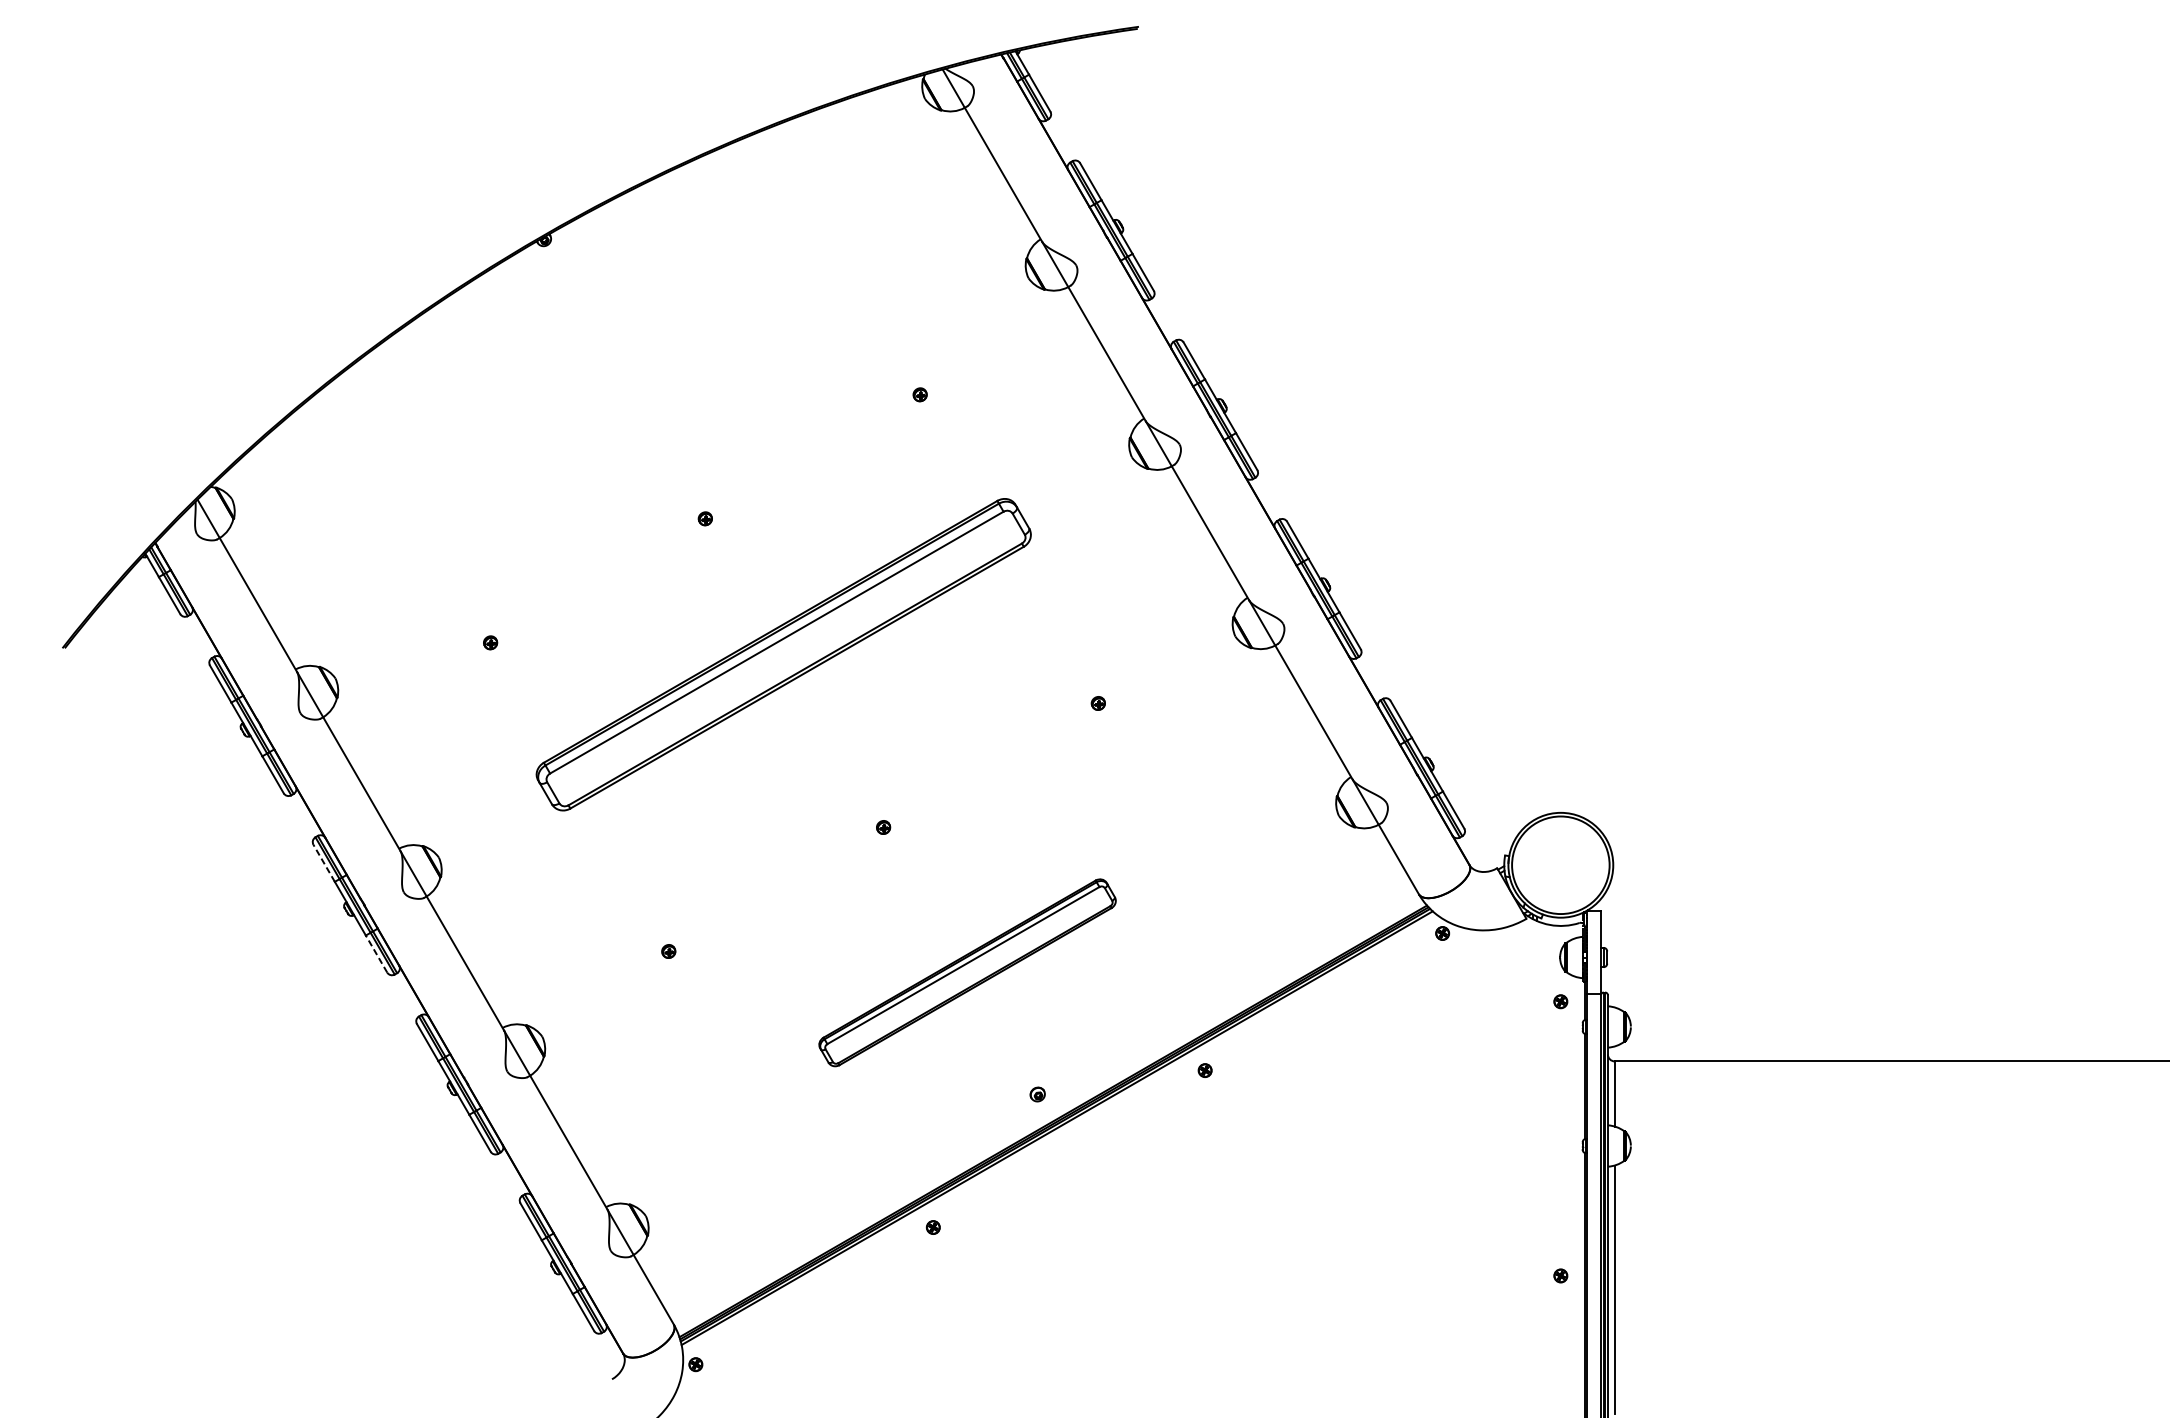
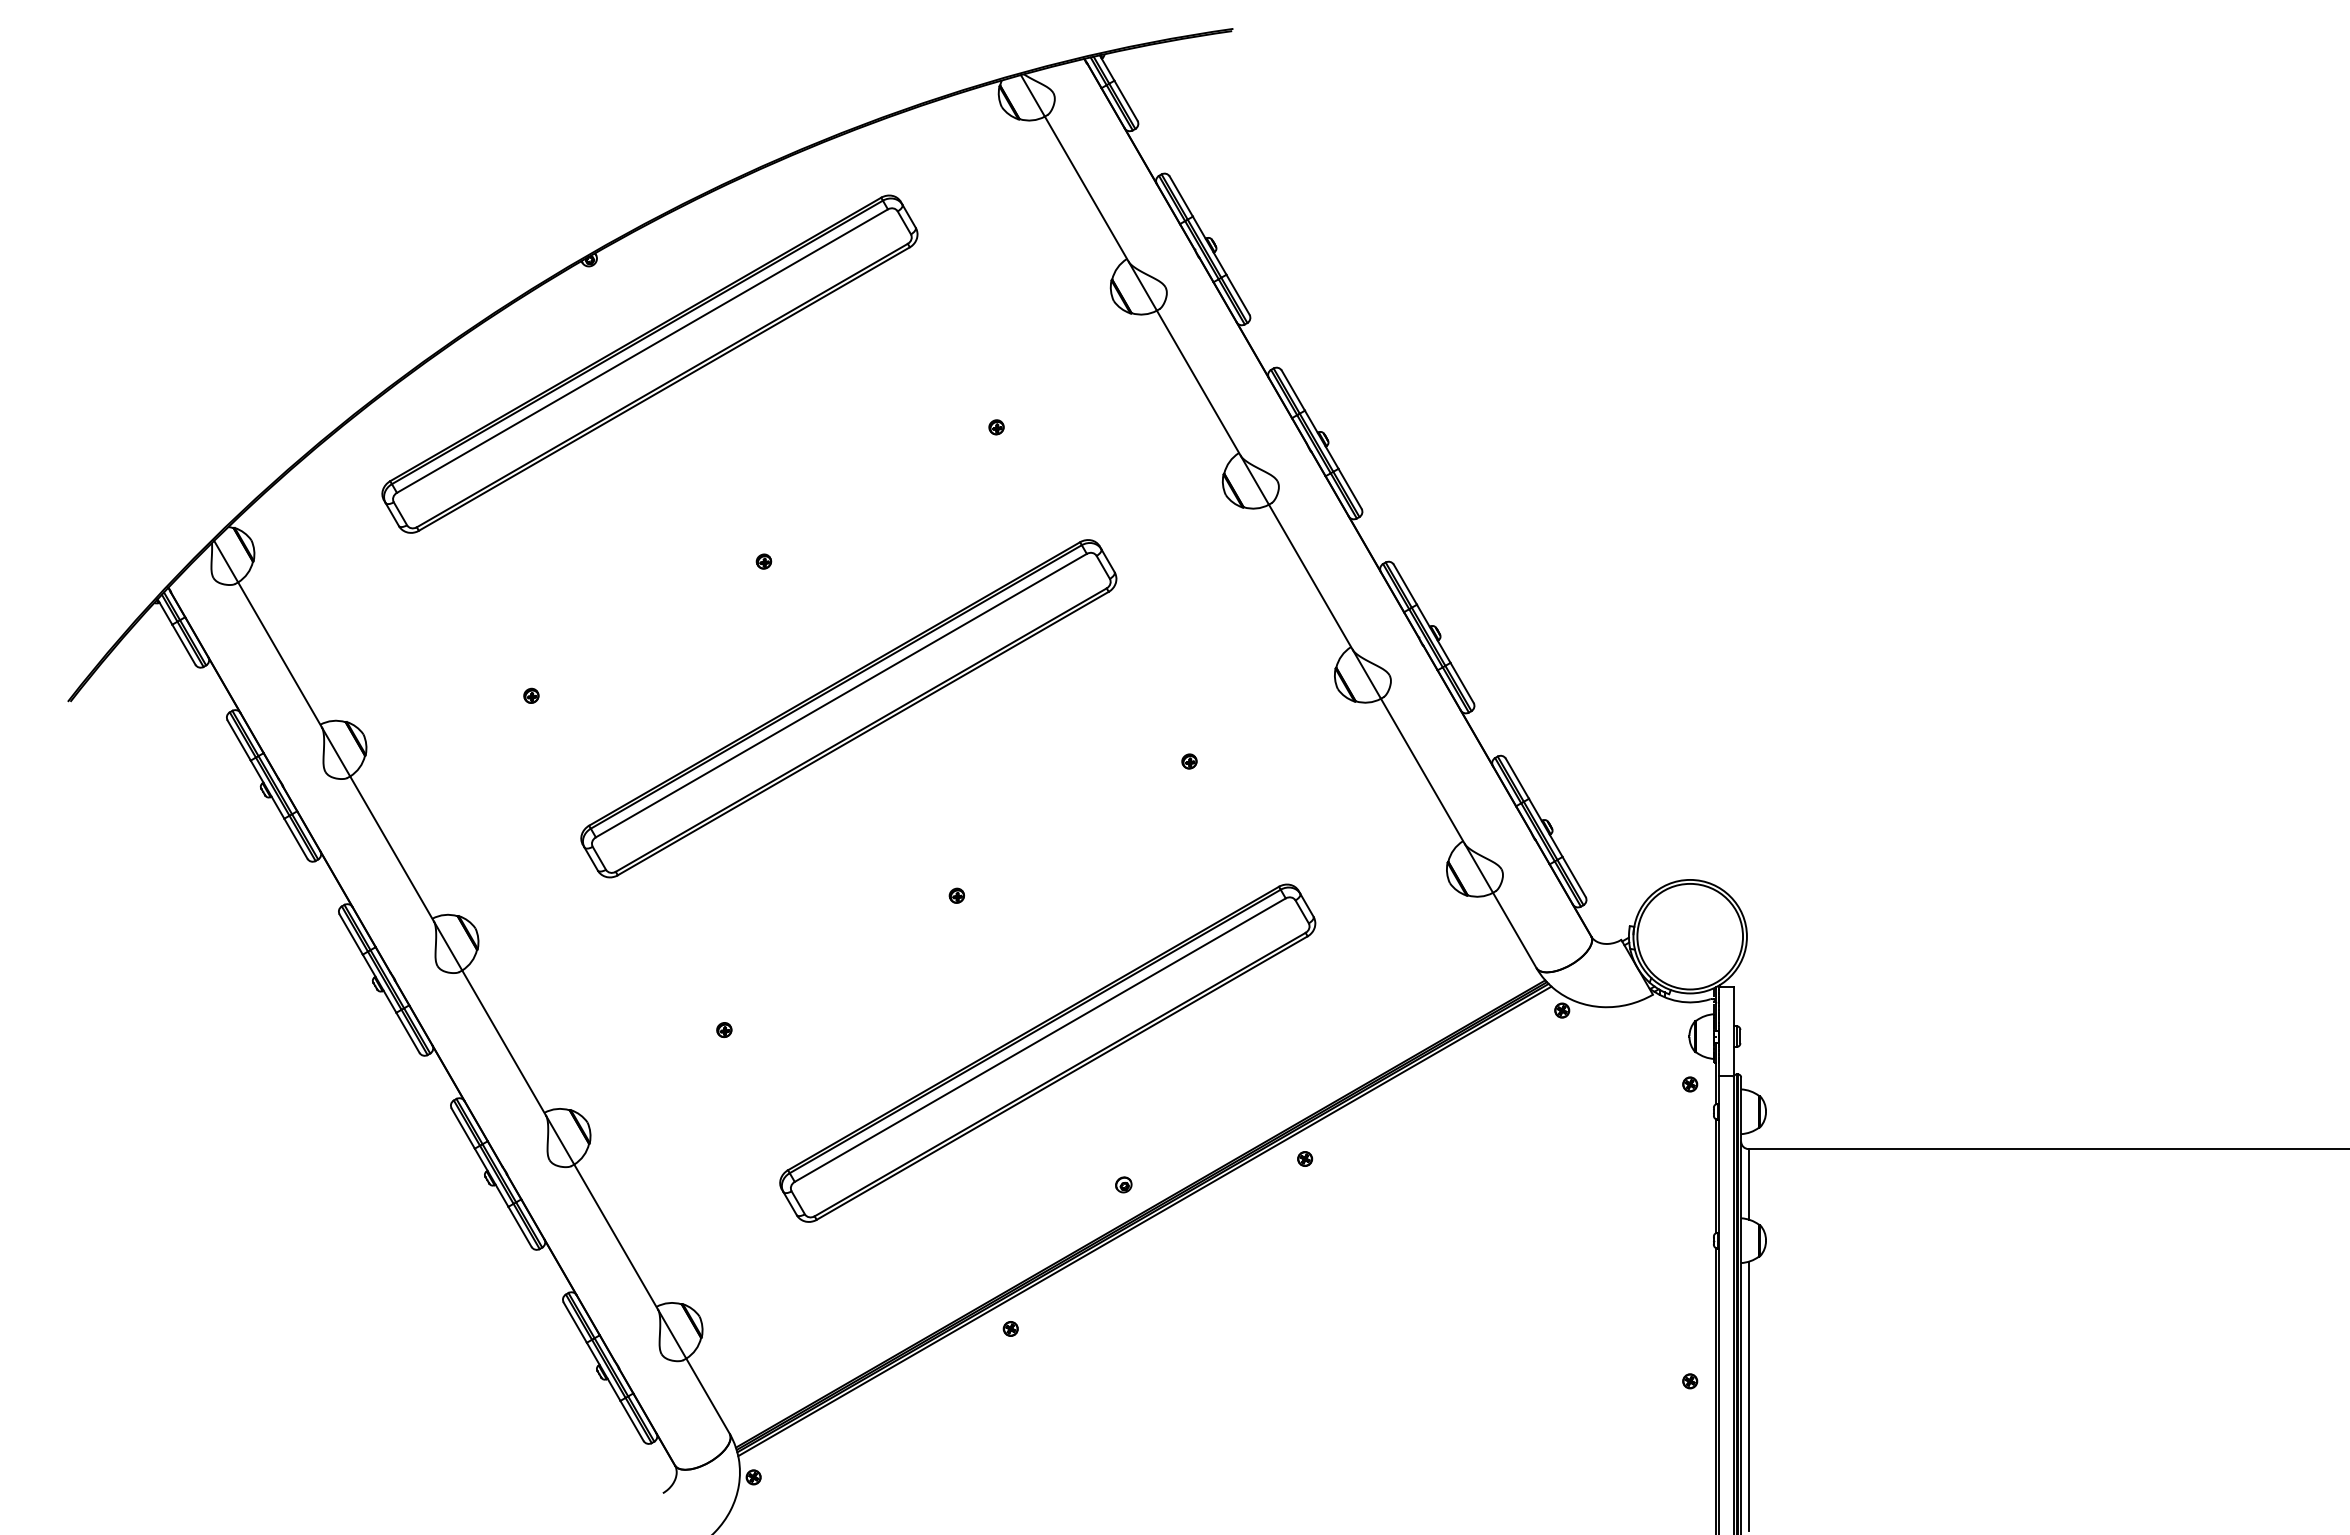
part: (599, 335) -> (649, 363), added
line: (324, 863) -> (351, 934), dashed -> solid
line: (376, 953) -> (407, 1032), dashed -> solid
part: (967, 972) -> (1047, 1052), size x1.67

